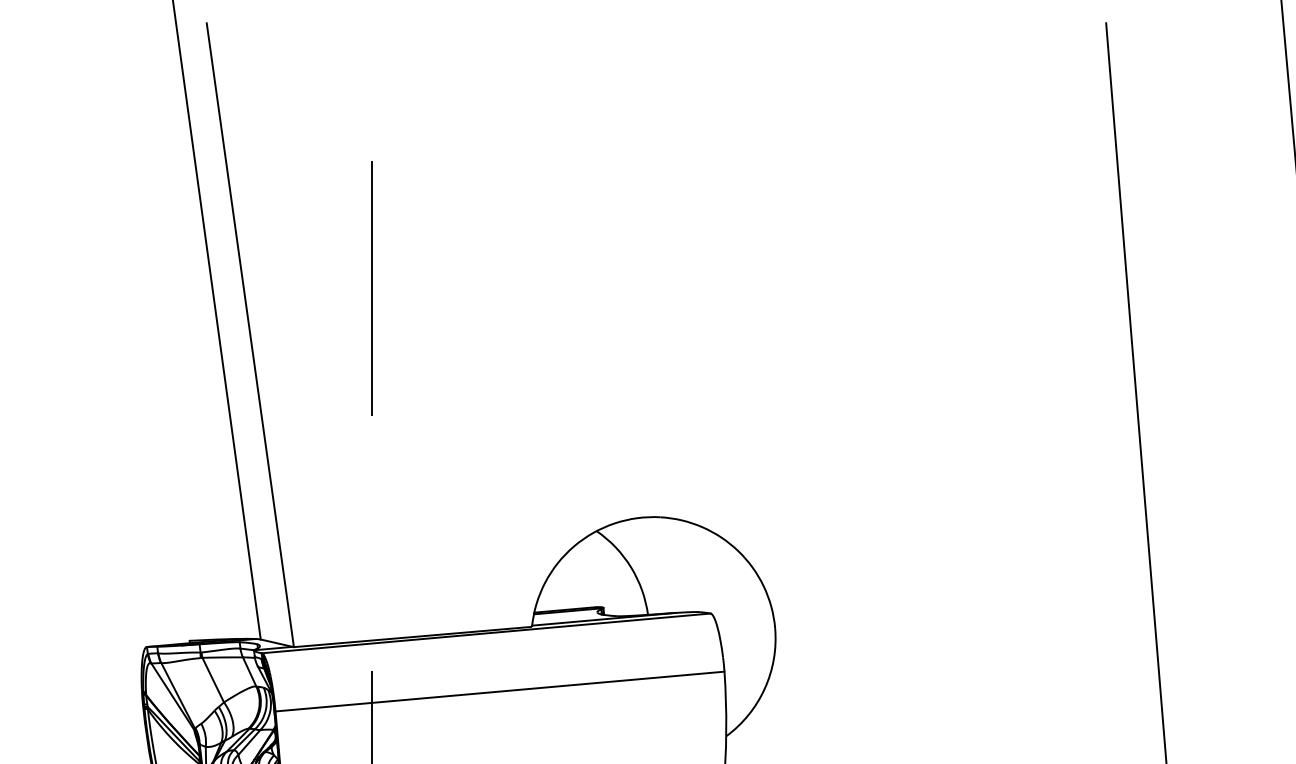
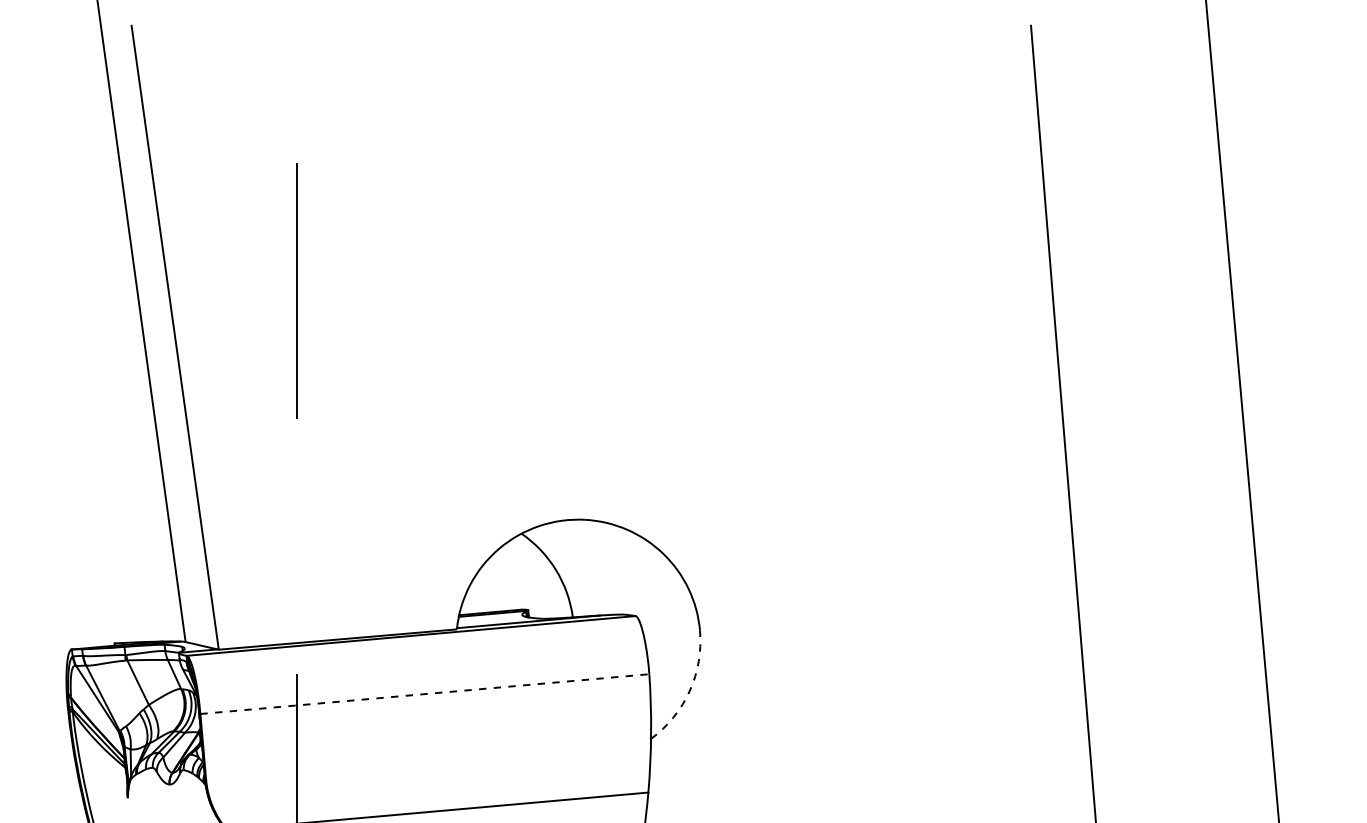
arc: (764, 688) -> (689, 691), solid -> dashed
line: (500, 691) -> (425, 694), solid -> dashed

